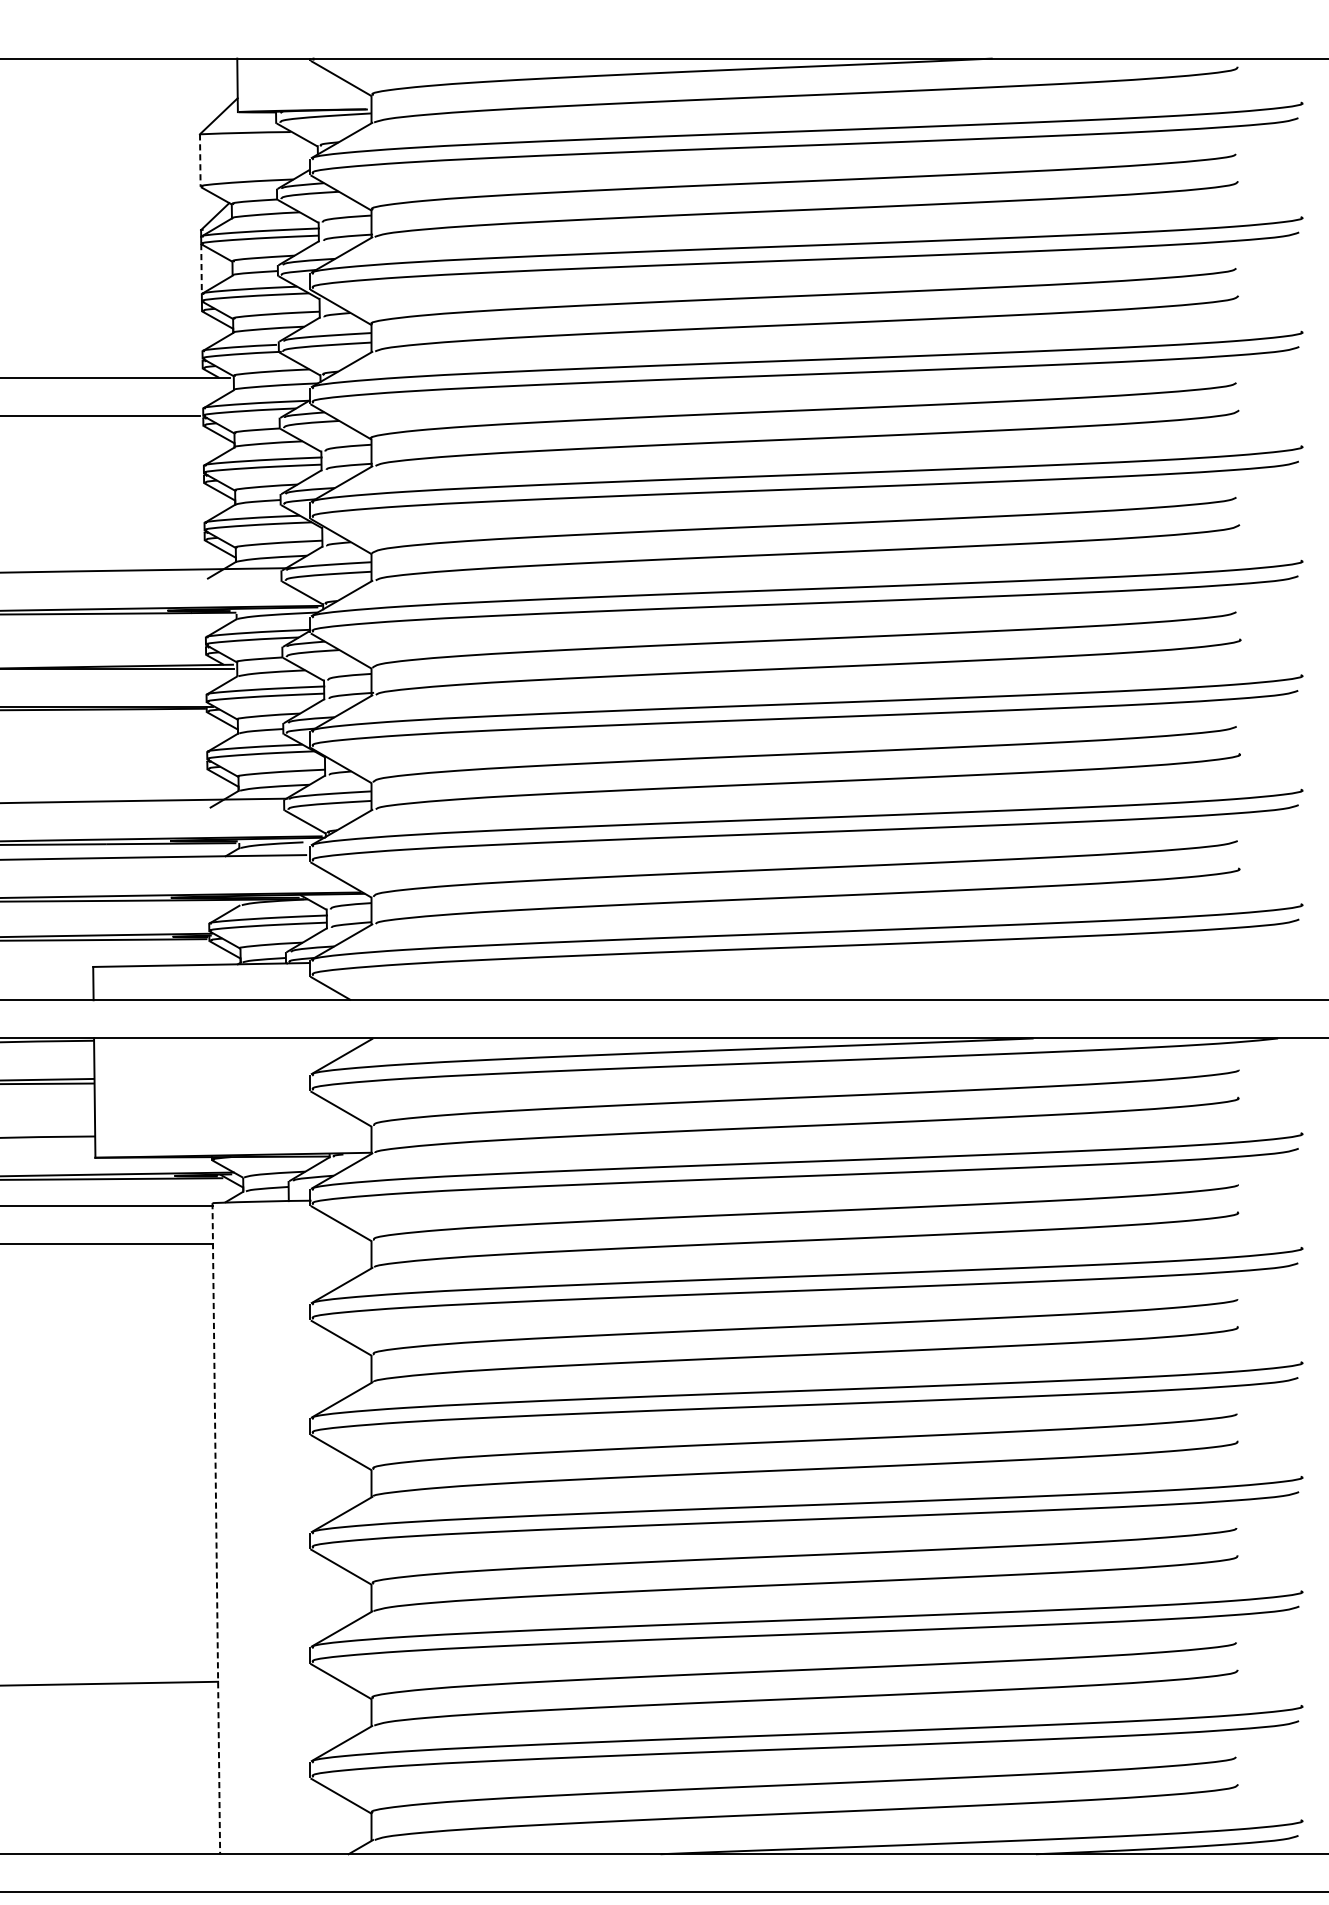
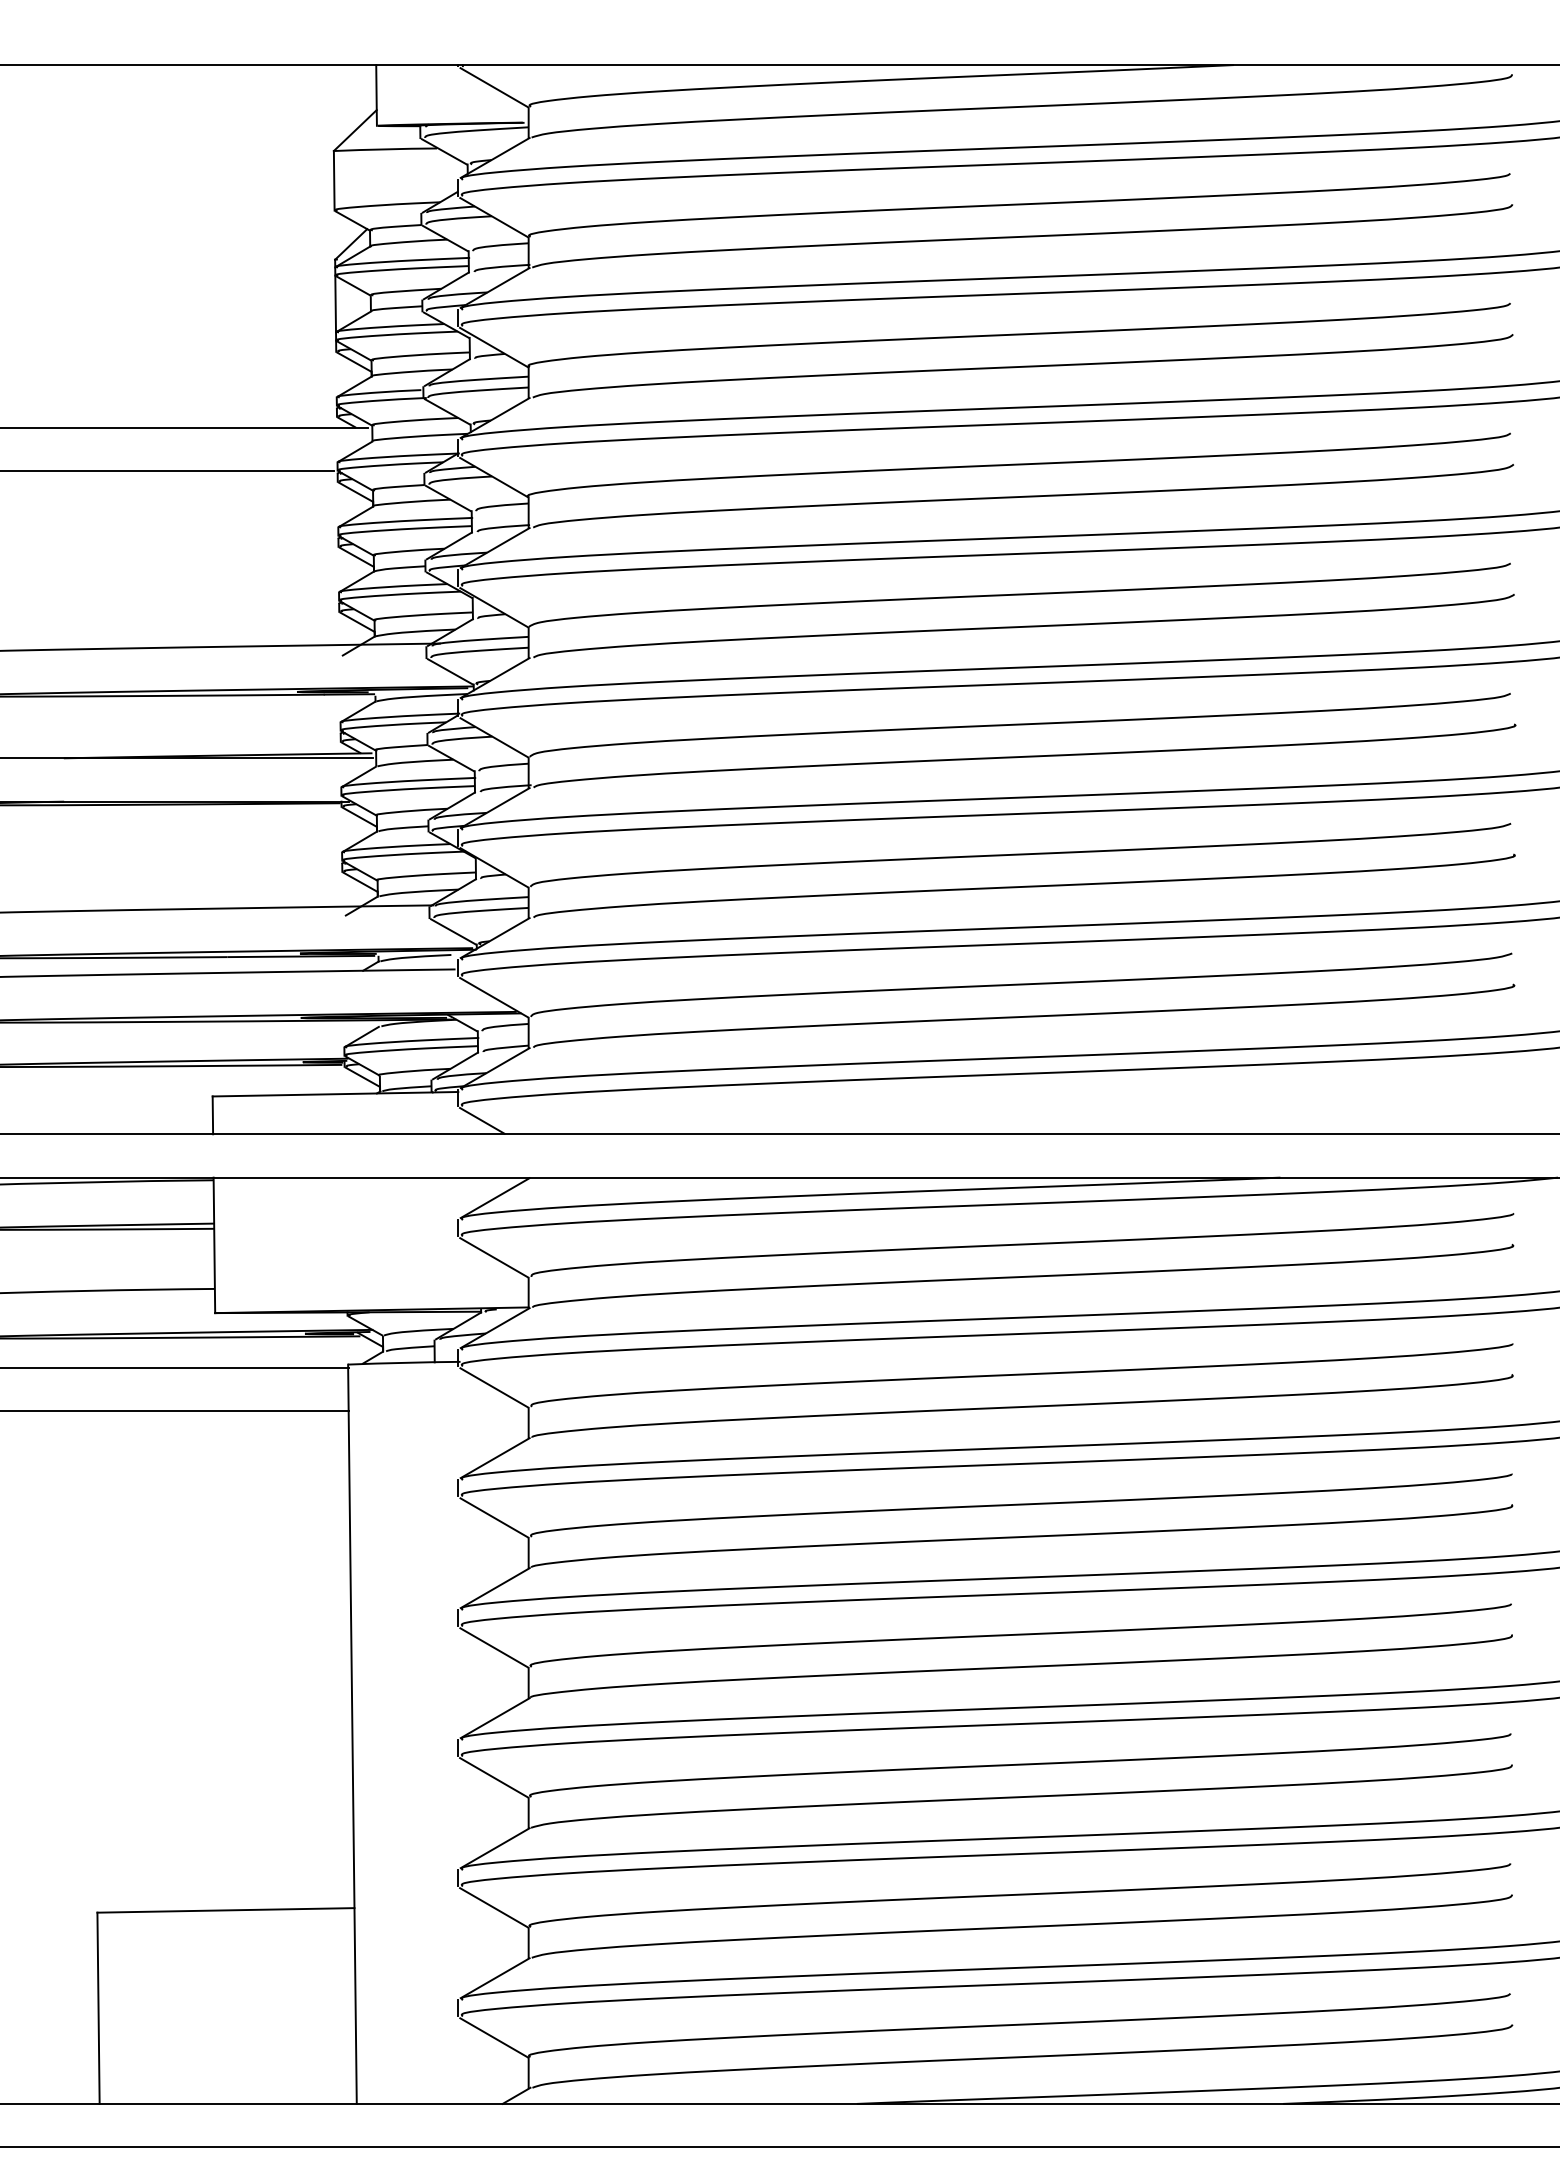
line: (200, 160) -> (334, 180), dashed -> solid
line: (201, 269) -> (335, 304), dashed -> solid
line: (216, 1528) -> (352, 1734), dashed -> solid

